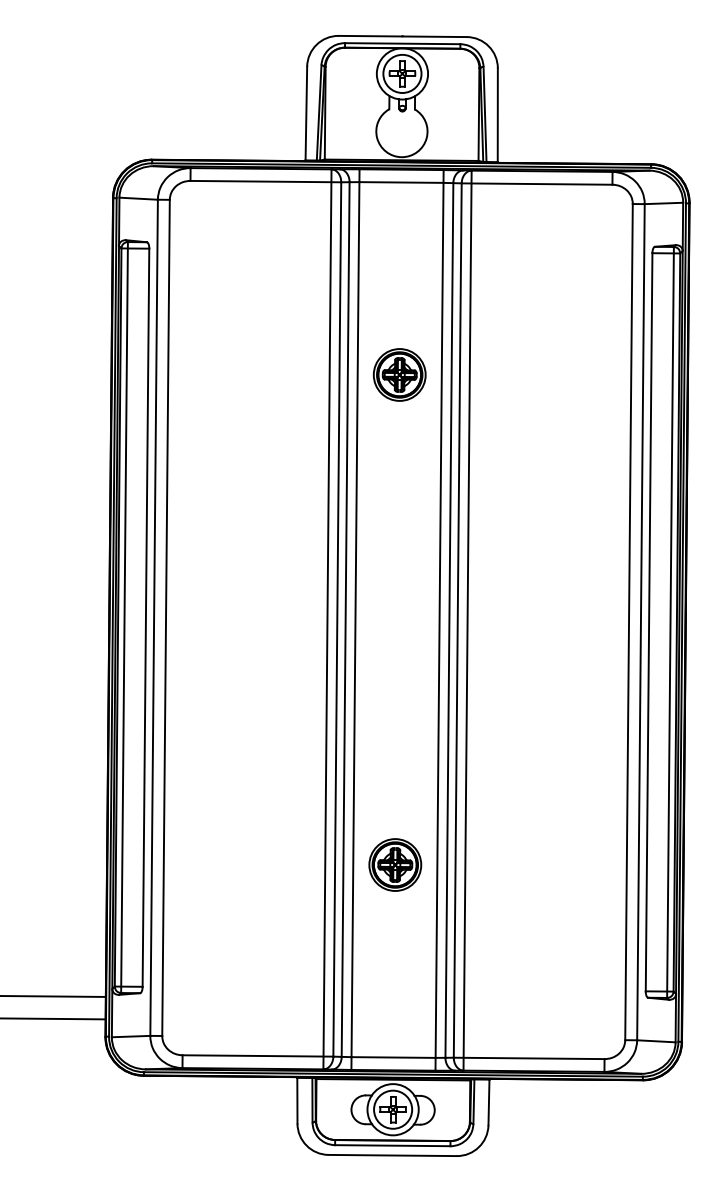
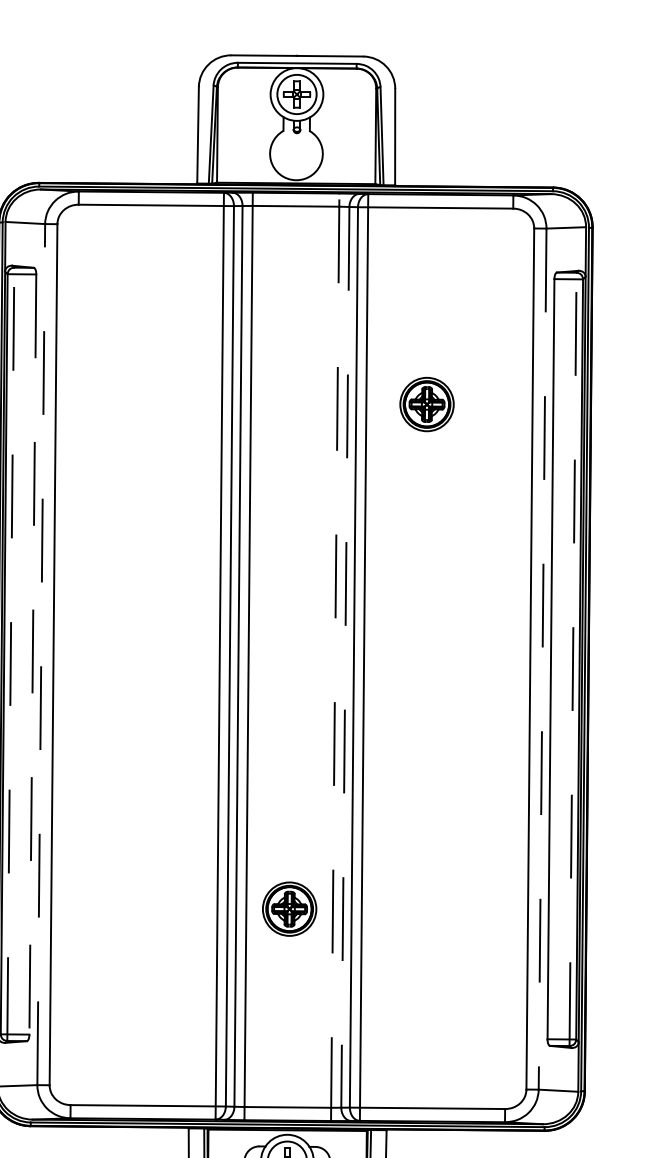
part: (399, 374) -> (426, 404), moved
line: (124, 617) -> (10, 654), solid -> dashed
line: (154, 617) -> (41, 654), solid -> dashed
line: (145, 618) -> (32, 655), solid -> dashed
line: (439, 619) -> (335, 656), solid -> dashed
line: (449, 620) -> (345, 657), solid -> dashed
line: (670, 621) -> (573, 658), solid -> dashed
line: (640, 622) -> (542, 659), solid -> dashed

